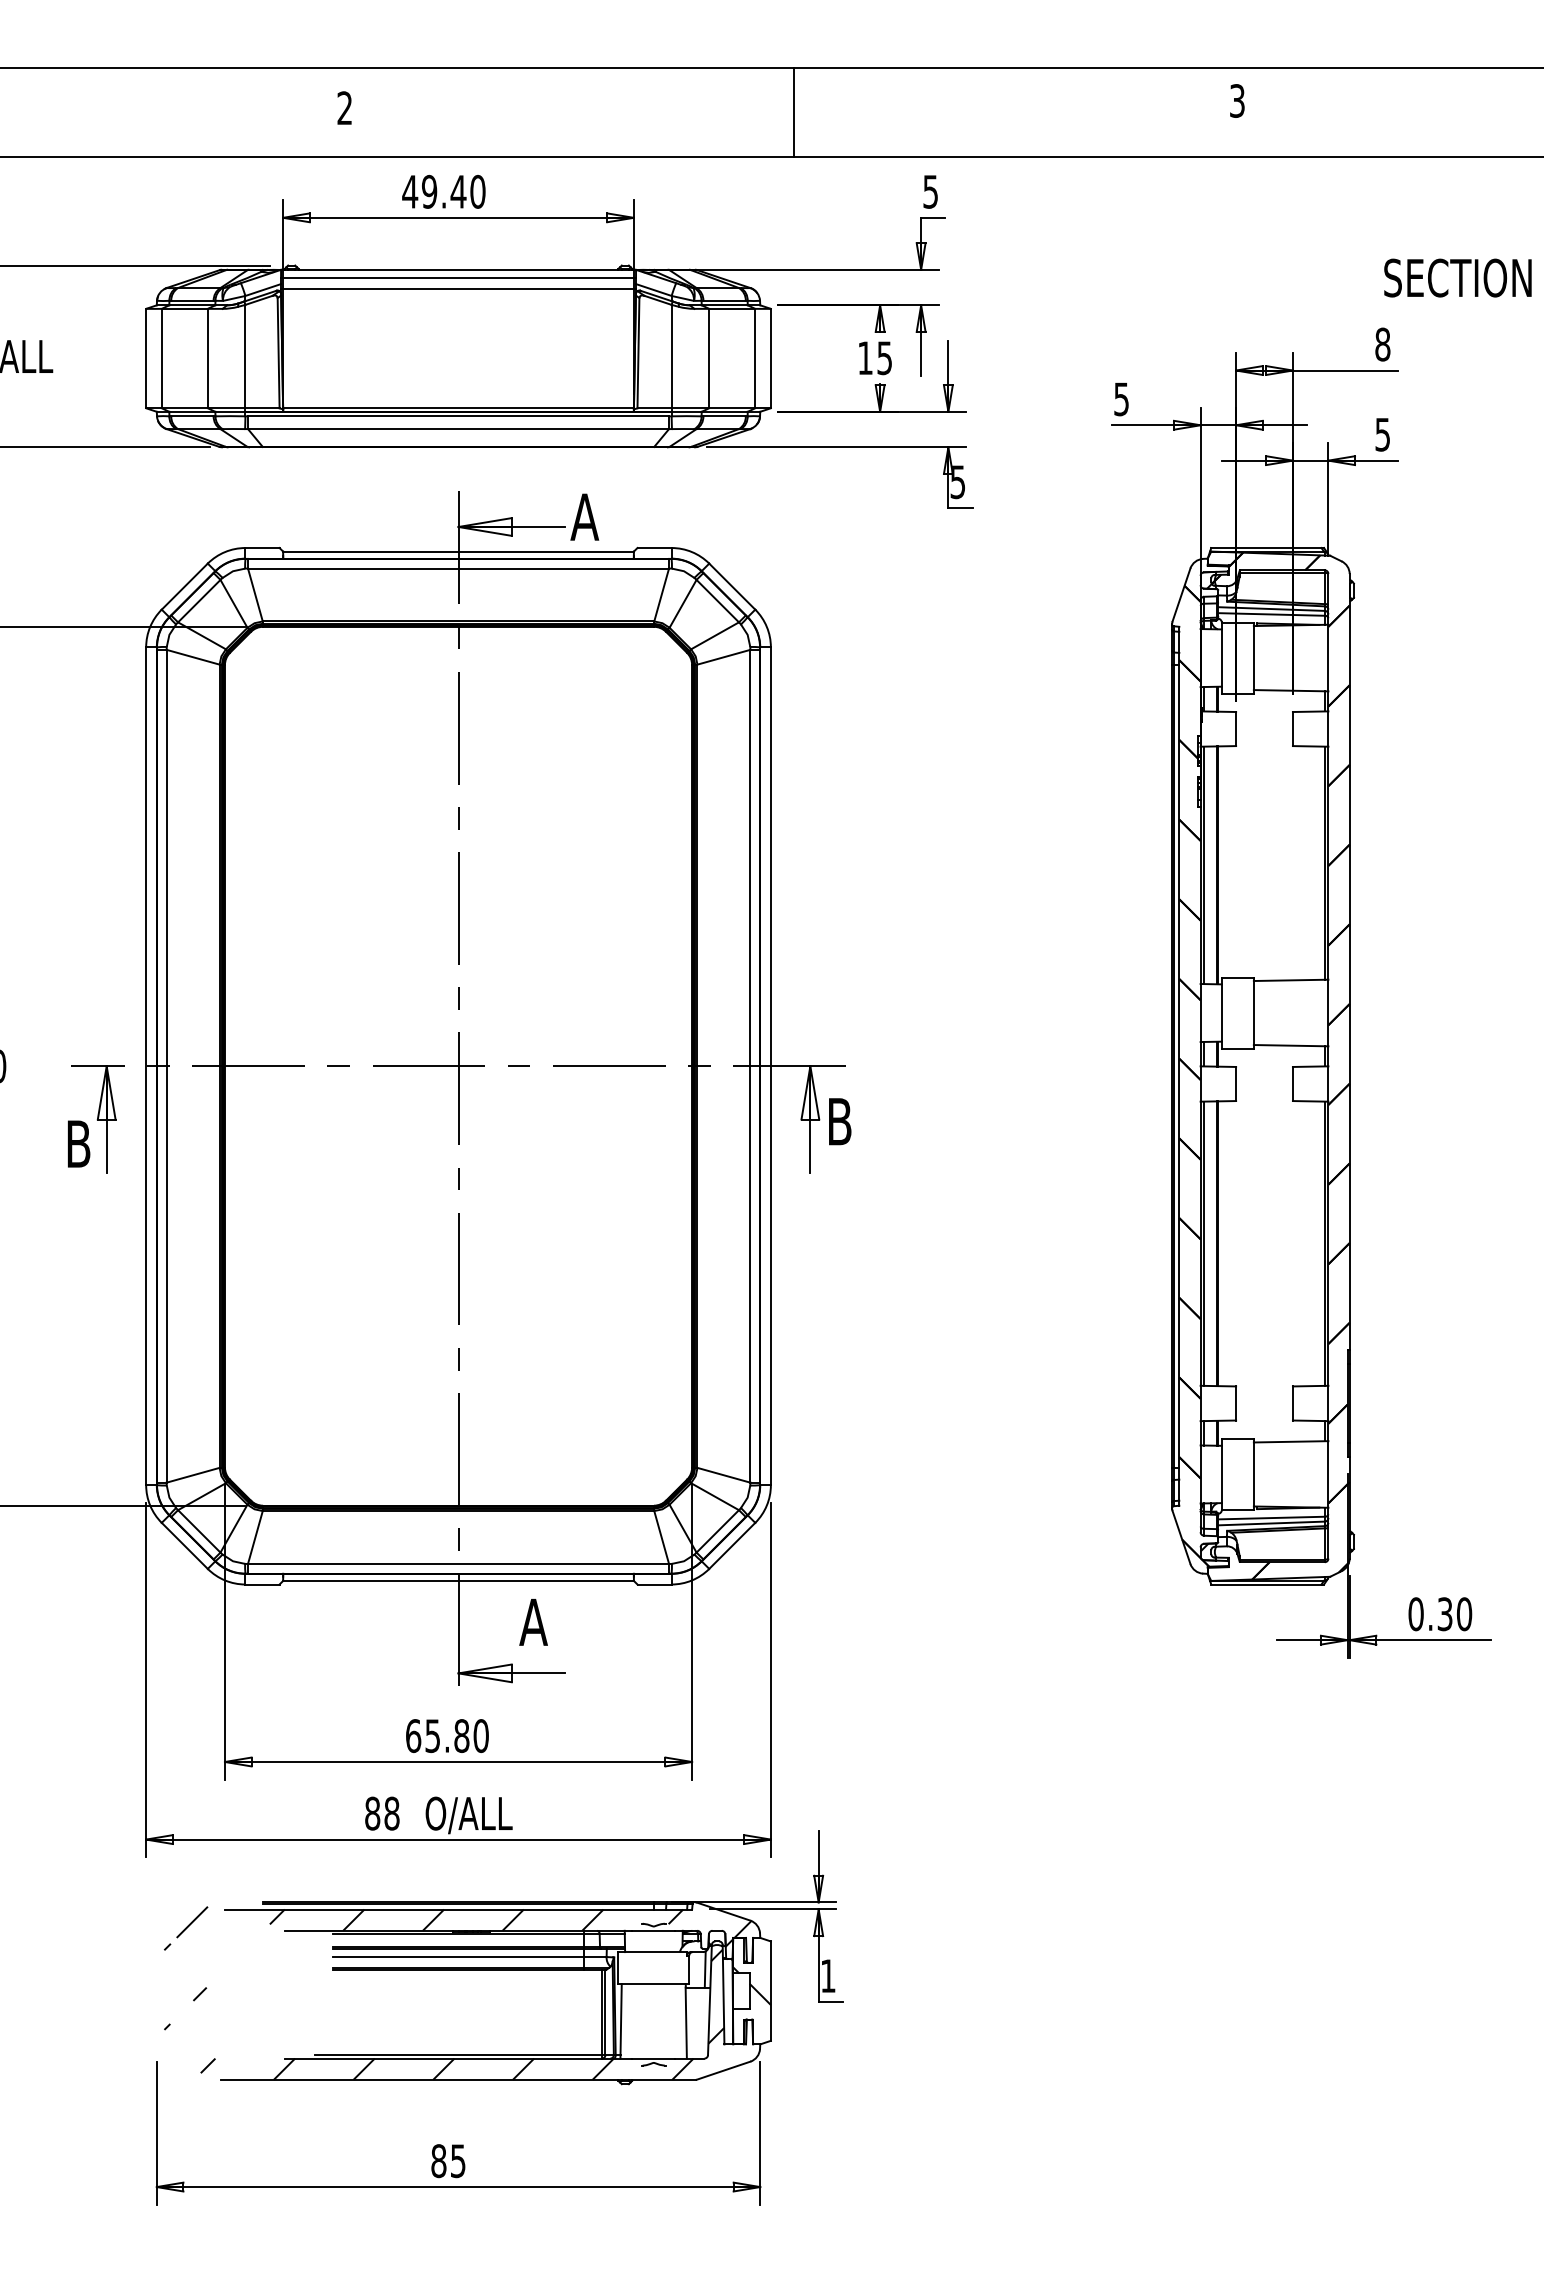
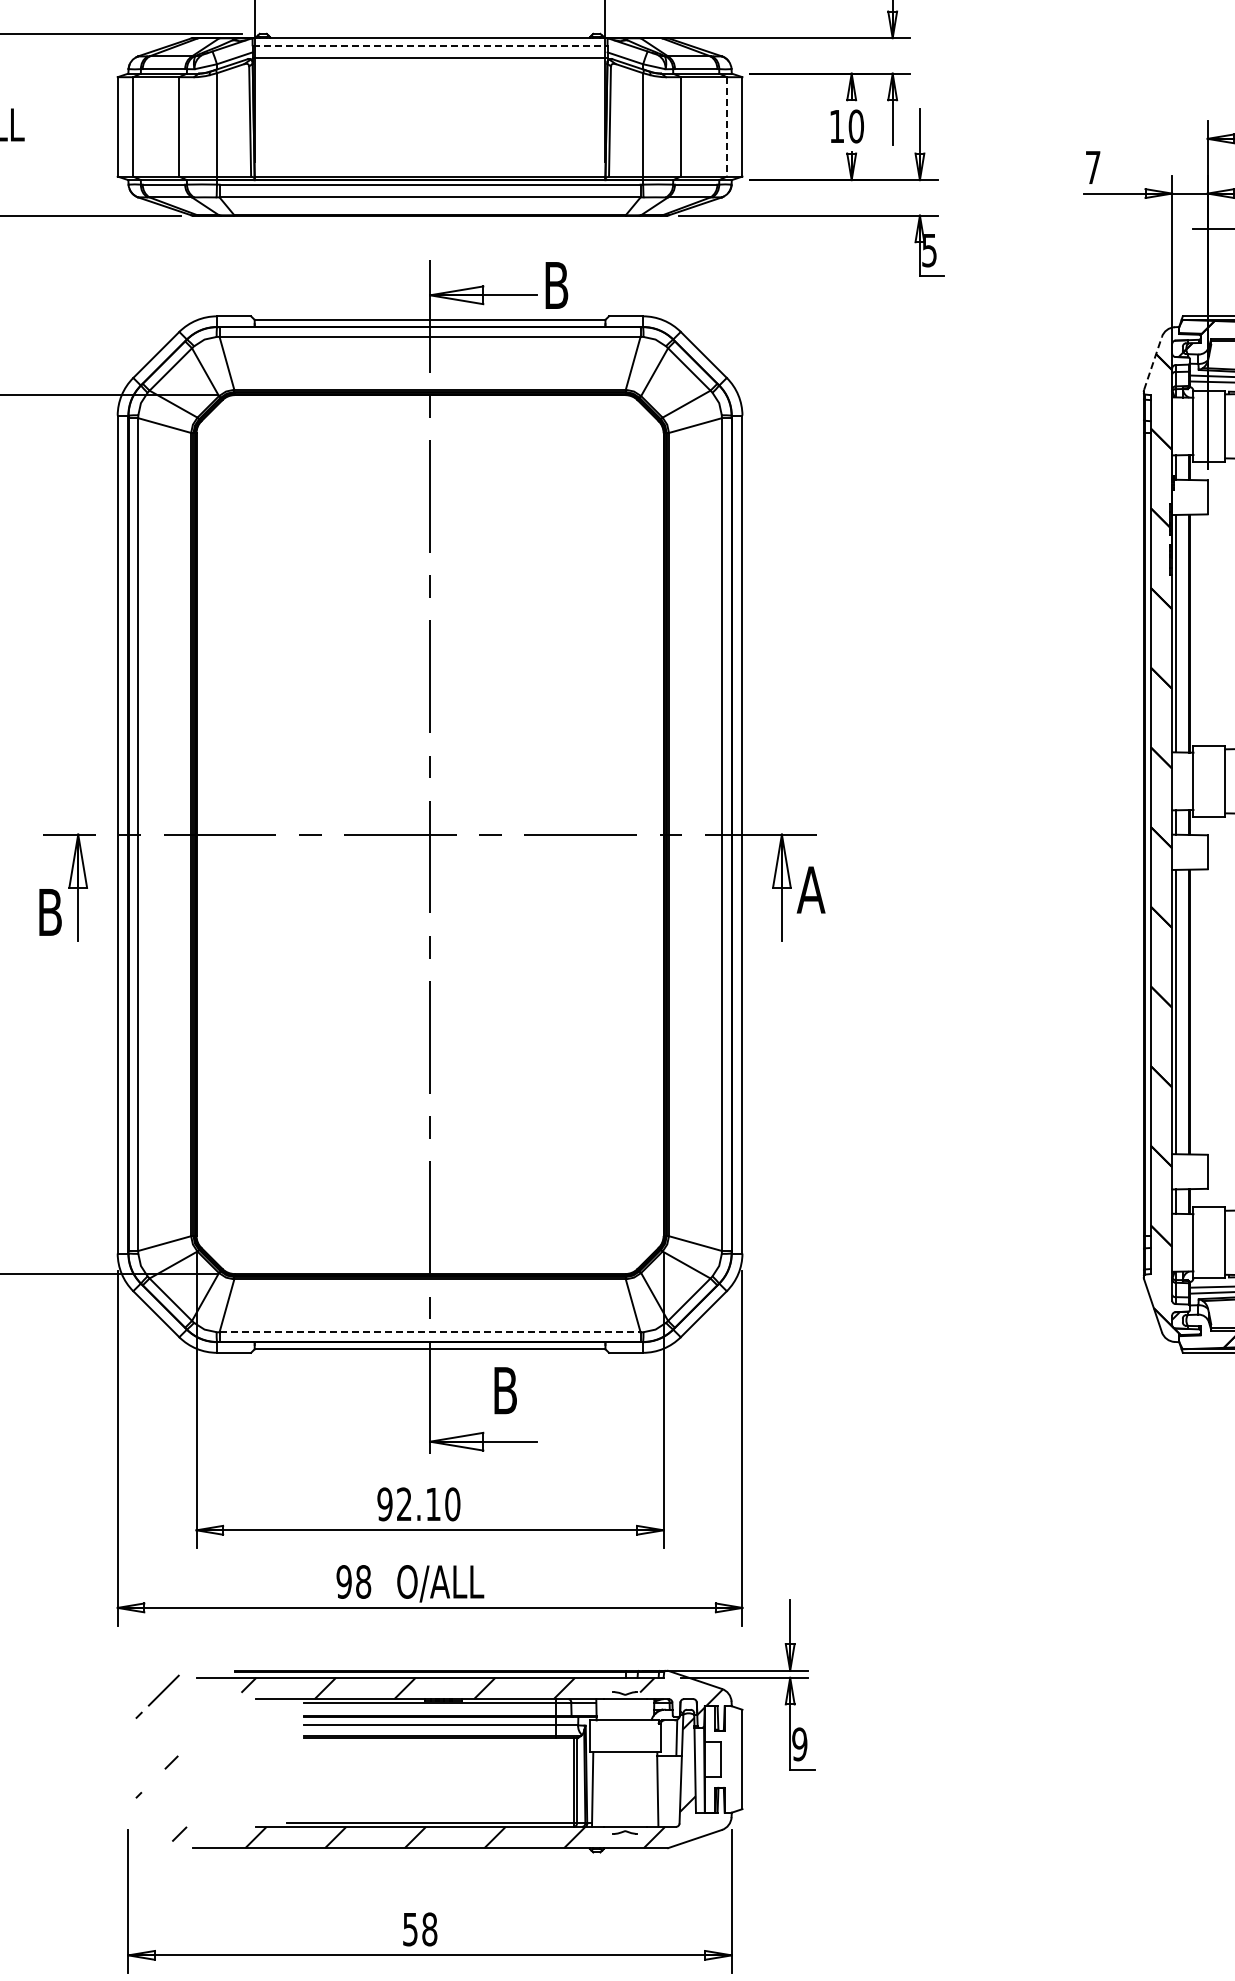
line: (459, 277) -> (431, 45), solid -> dashed
line: (755, 358) -> (727, 126), solid -> dashed
text: (884, 358) -> (856, 126), 15 -> 10
text: (1121, 399) -> (1093, 167), 5 -> 7
text: (584, 516) -> (556, 284), A -> B
line: (1181, 595) -> (1153, 363), solid -> dashed
text: (839, 1121) -> (811, 889), B -> A
line: (458, 1563) -> (430, 1331), solid -> dashed
text: (533, 1621) -> (505, 1389), A -> B
text: (437, 1736) -> (409, 1504), 65.80 -> 92.10
text: (372, 1813) -> (344, 1581), 88 -> 98
text: (827, 1976) -> (799, 1744), 1 -> 9
hatch: (751, 1986) -> (723, 1754), removed
text: (448, 2161) -> (420, 1929), 85 -> 58

